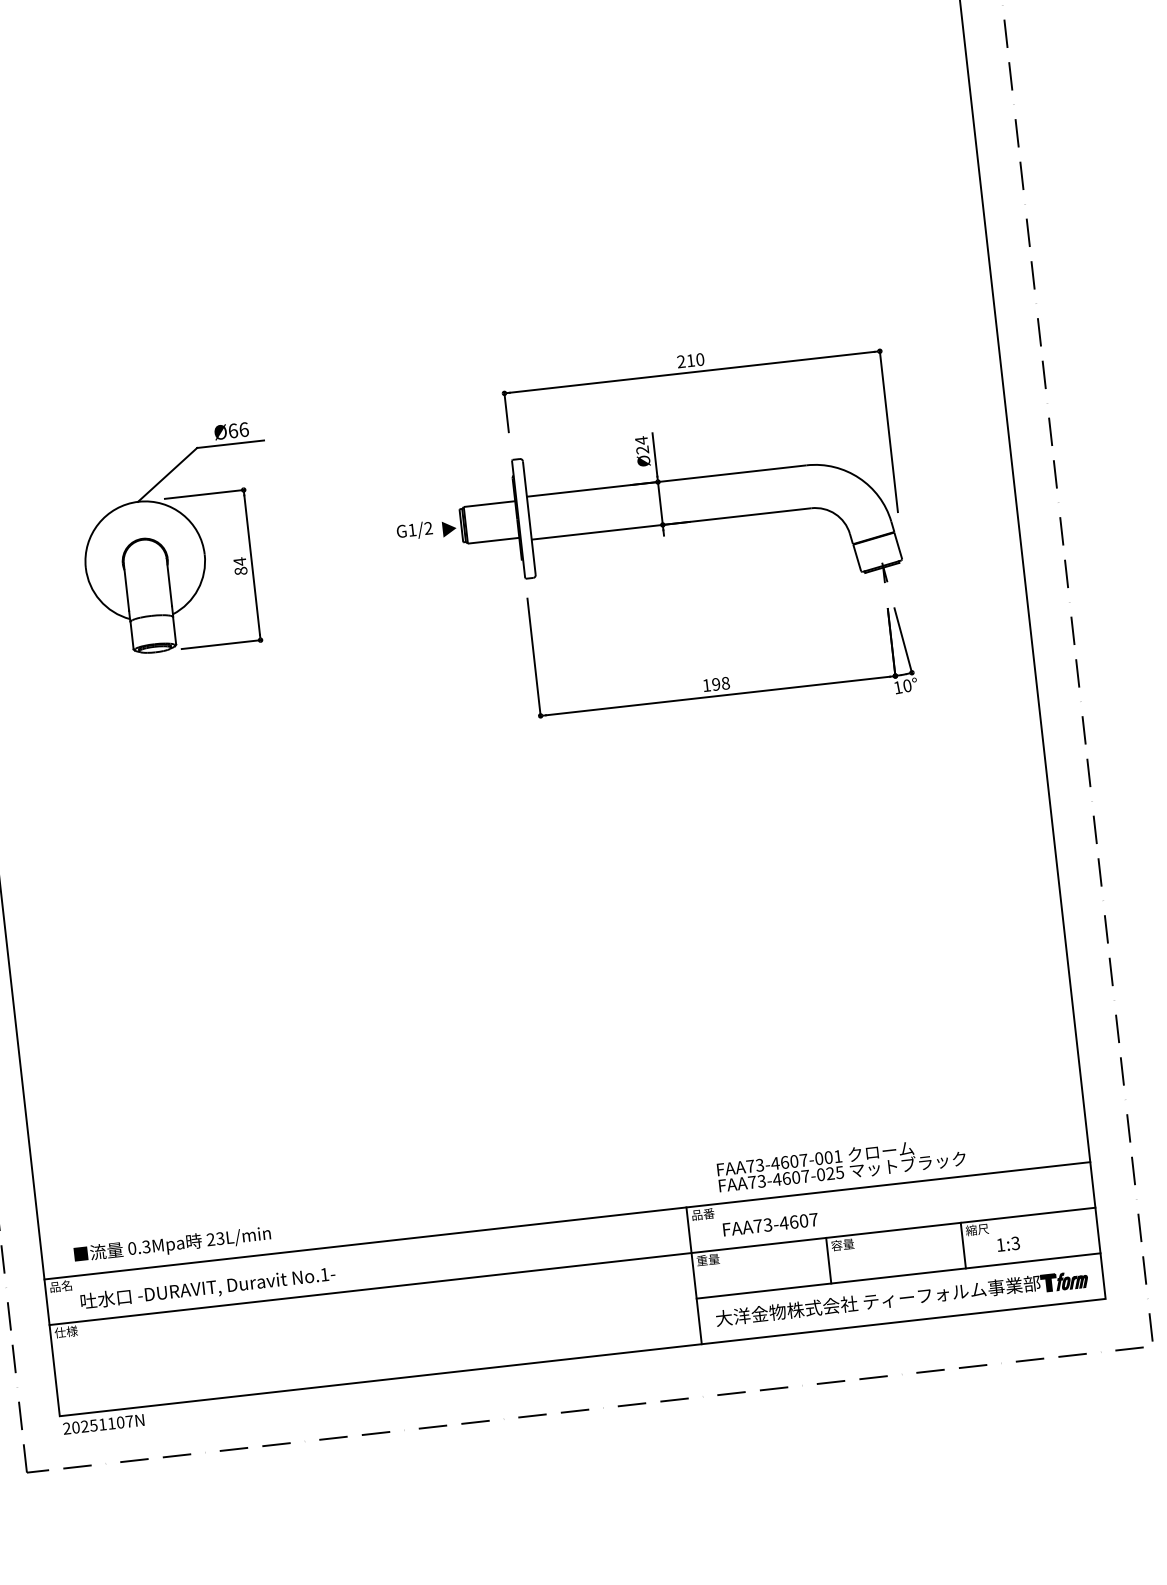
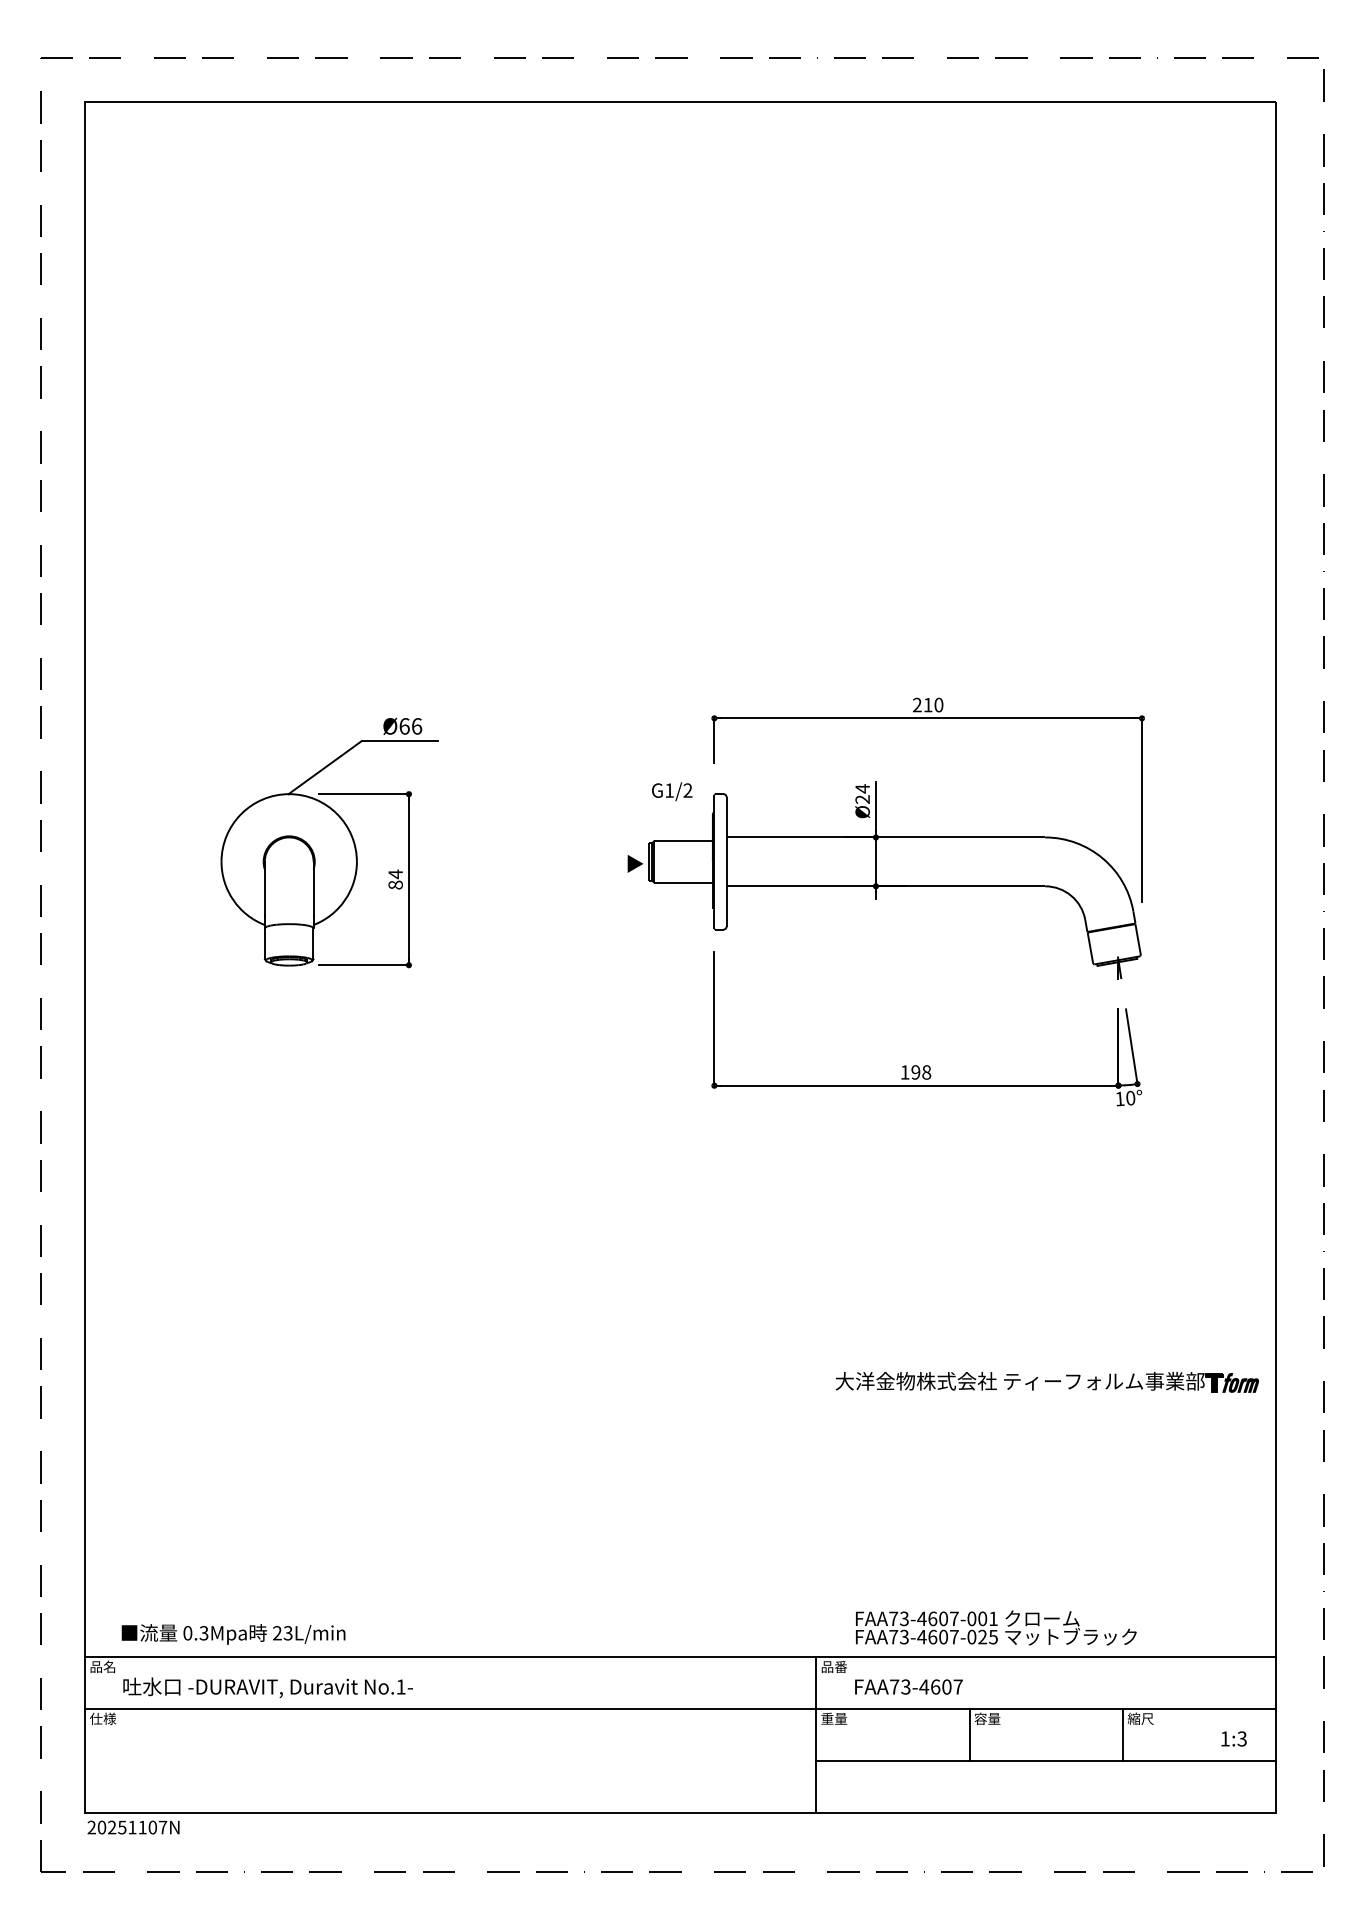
text: (415, 530) -> (672, 791), moved
text: (1008, 1243) -> (1233, 1738), moved
part: (901, 1299) -> (1046, 1382), moved

